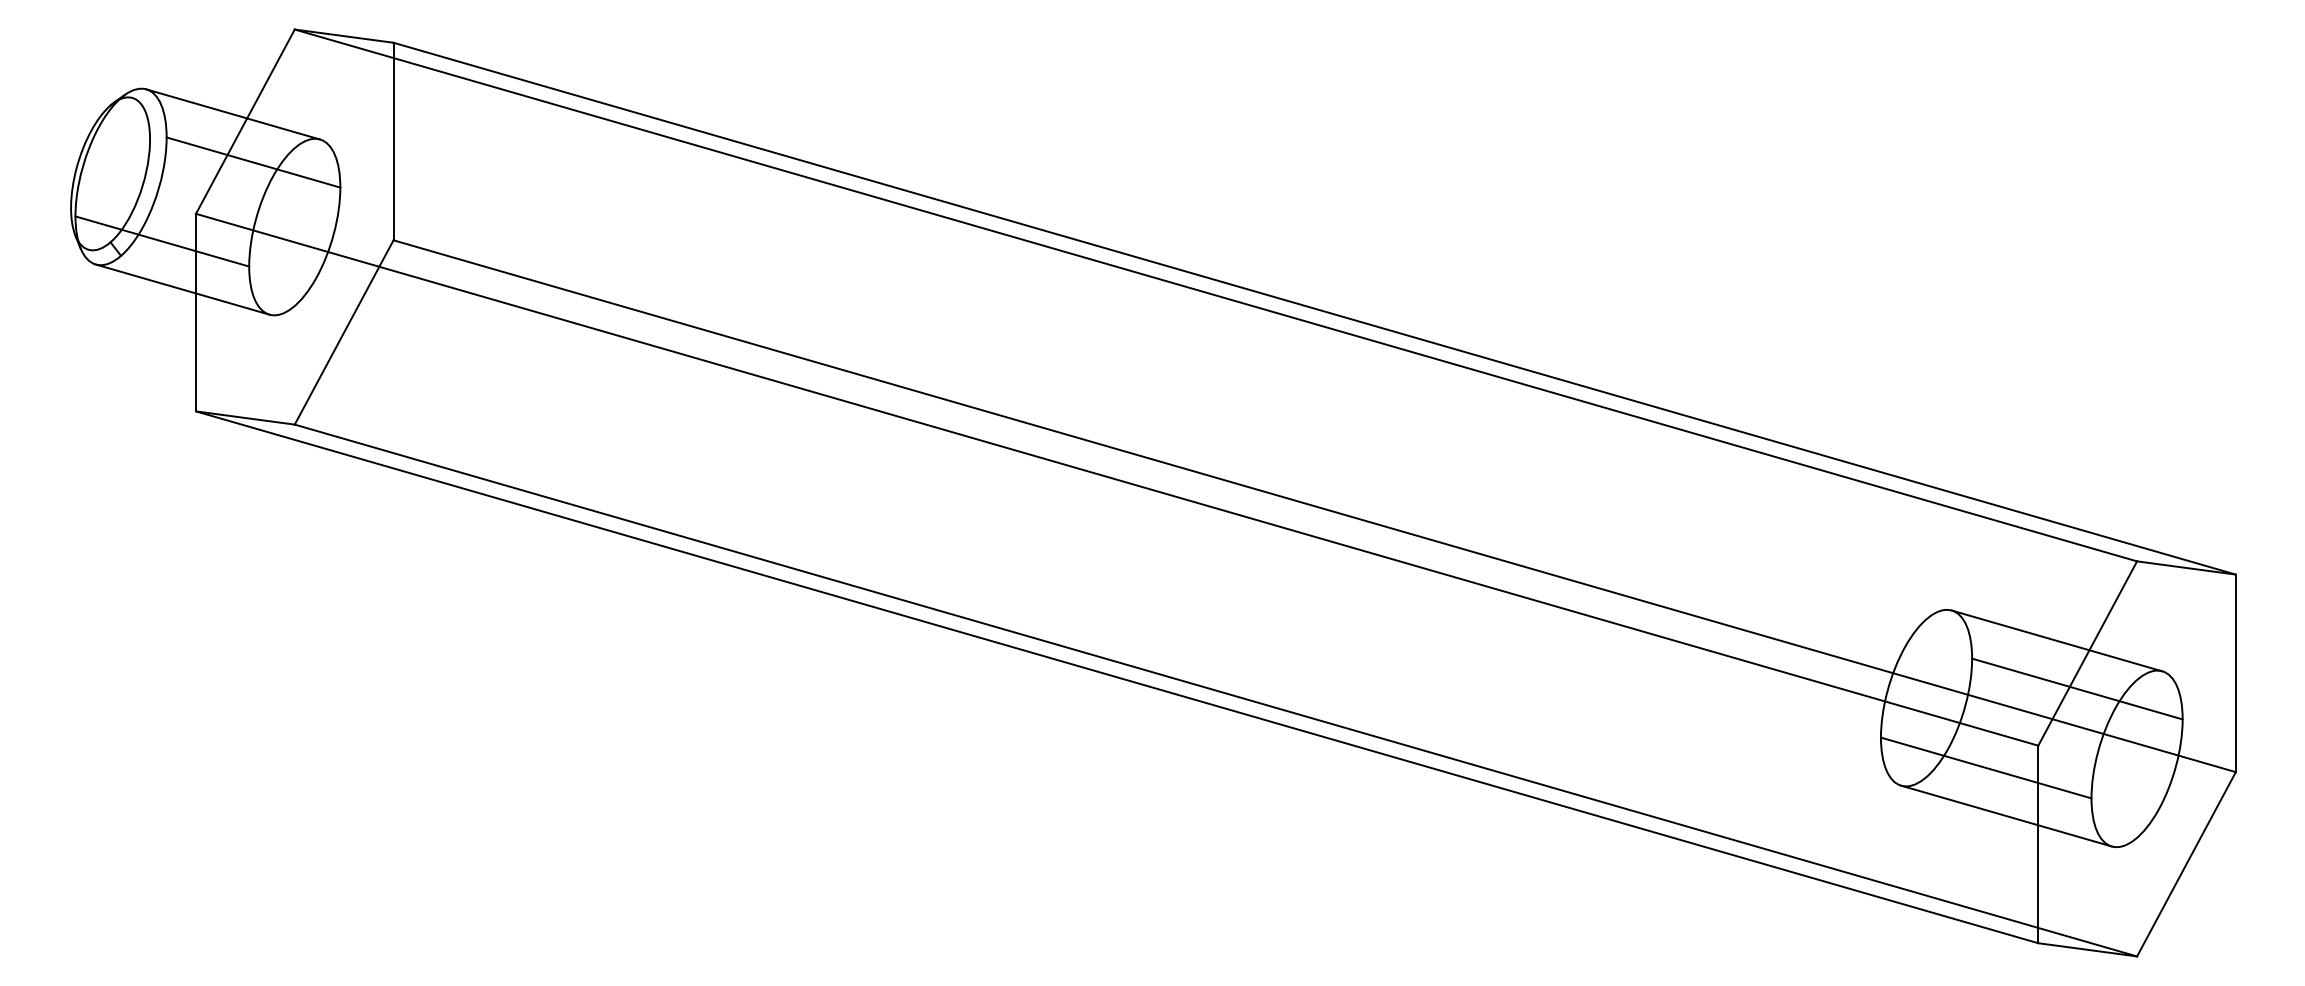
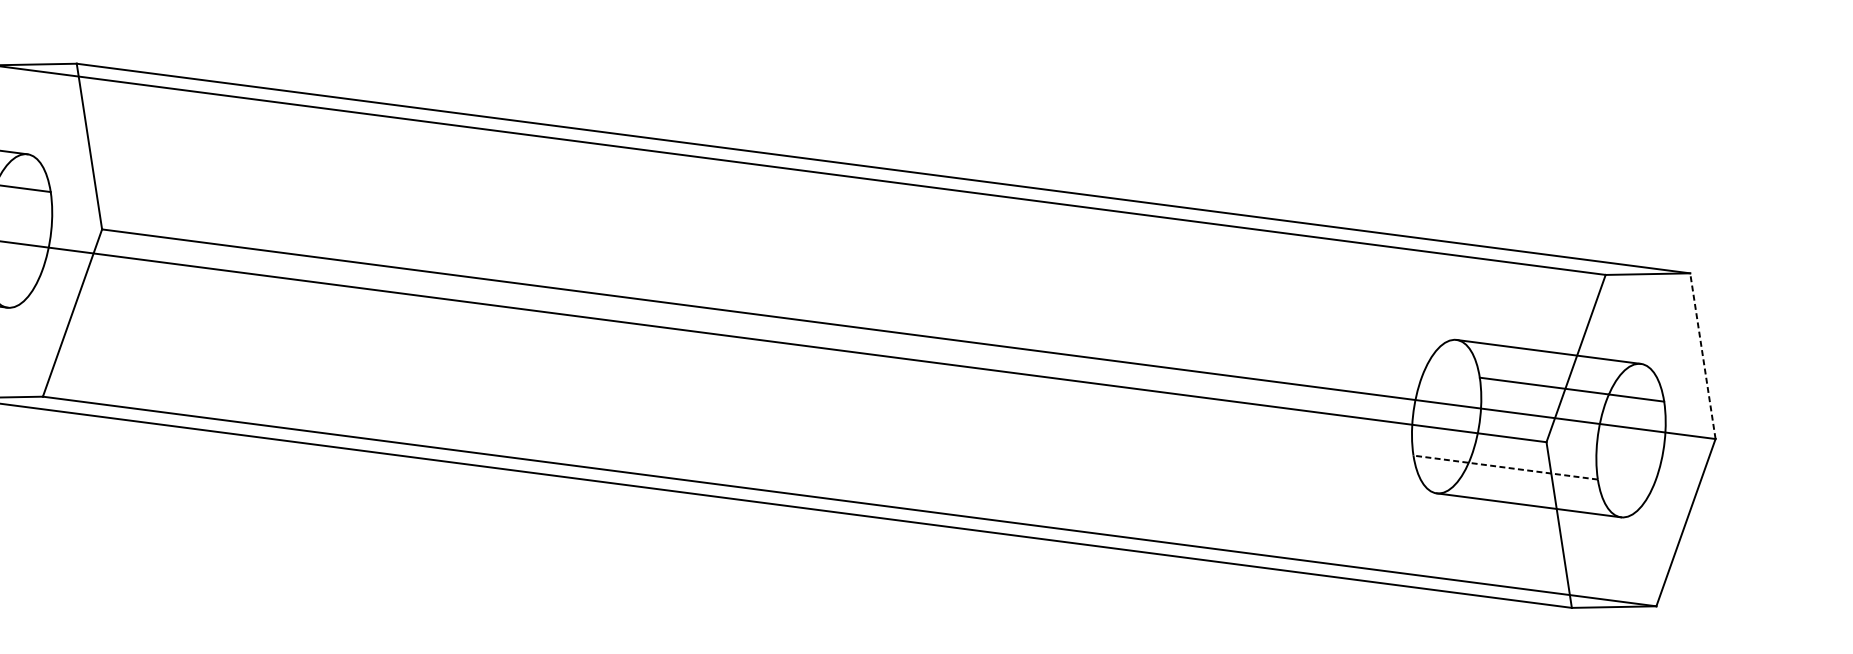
line: (2235, 673) -> (1702, 356), solid -> dashed
line: (1986, 767) -> (1505, 467), solid -> dashed

